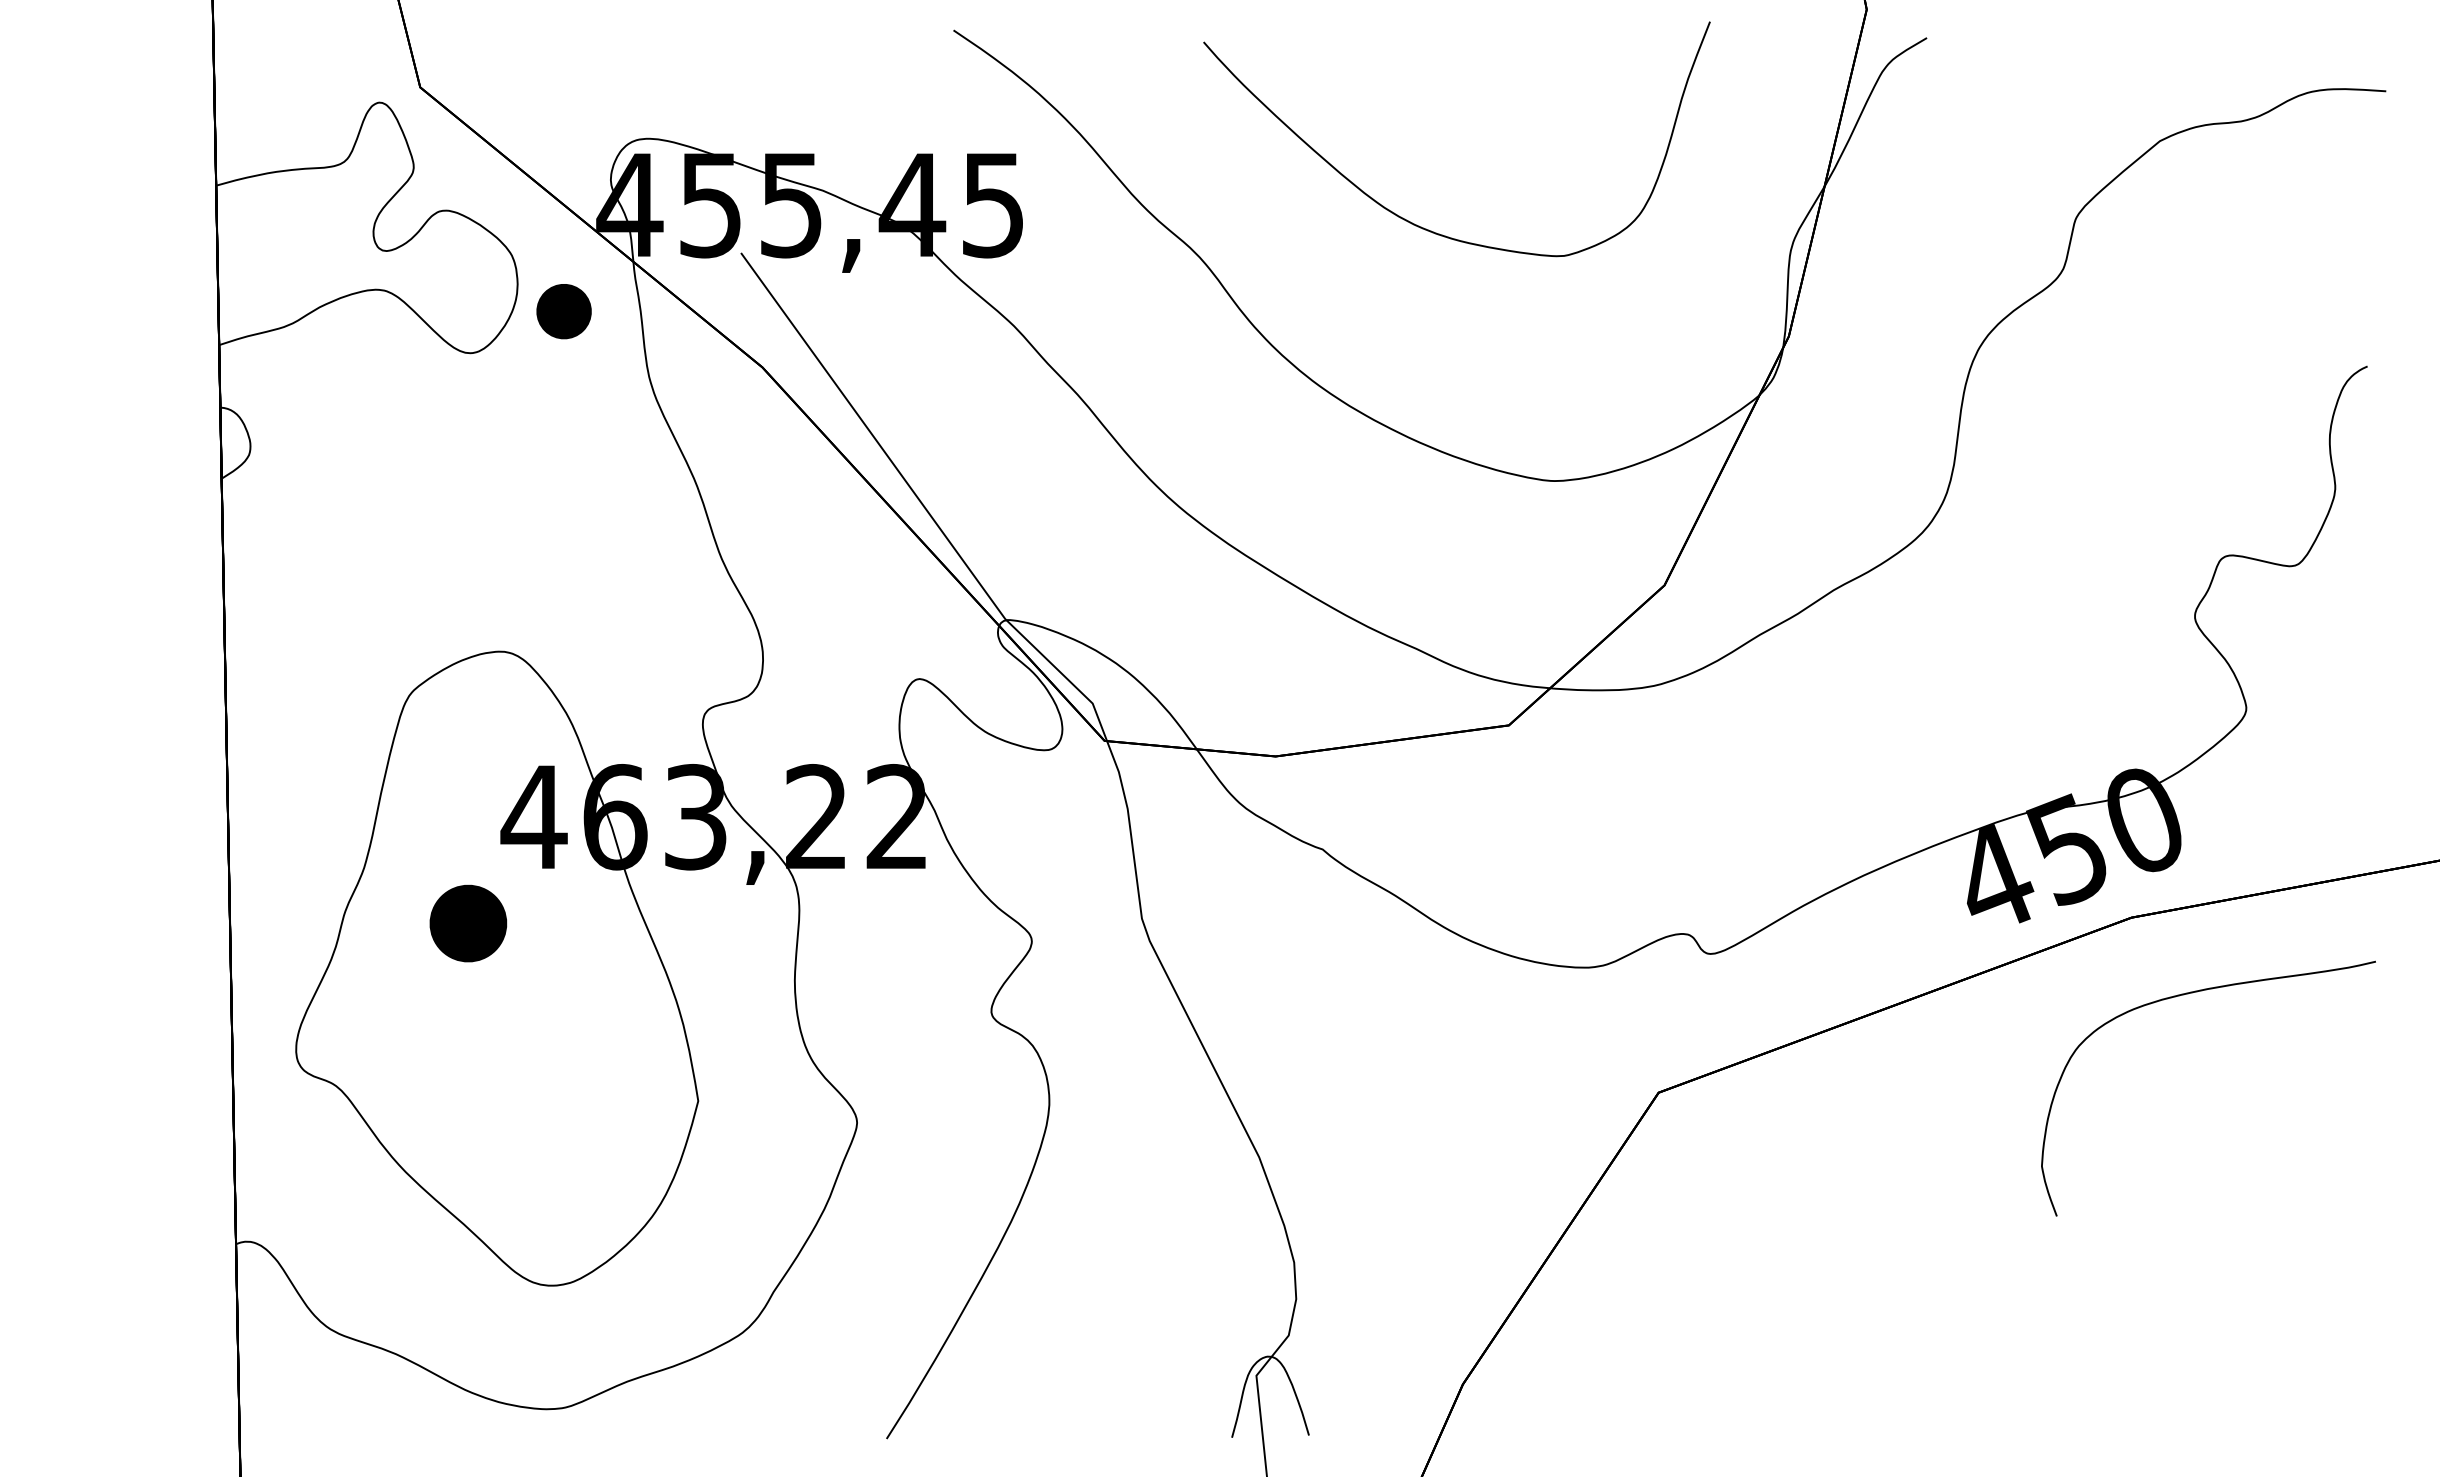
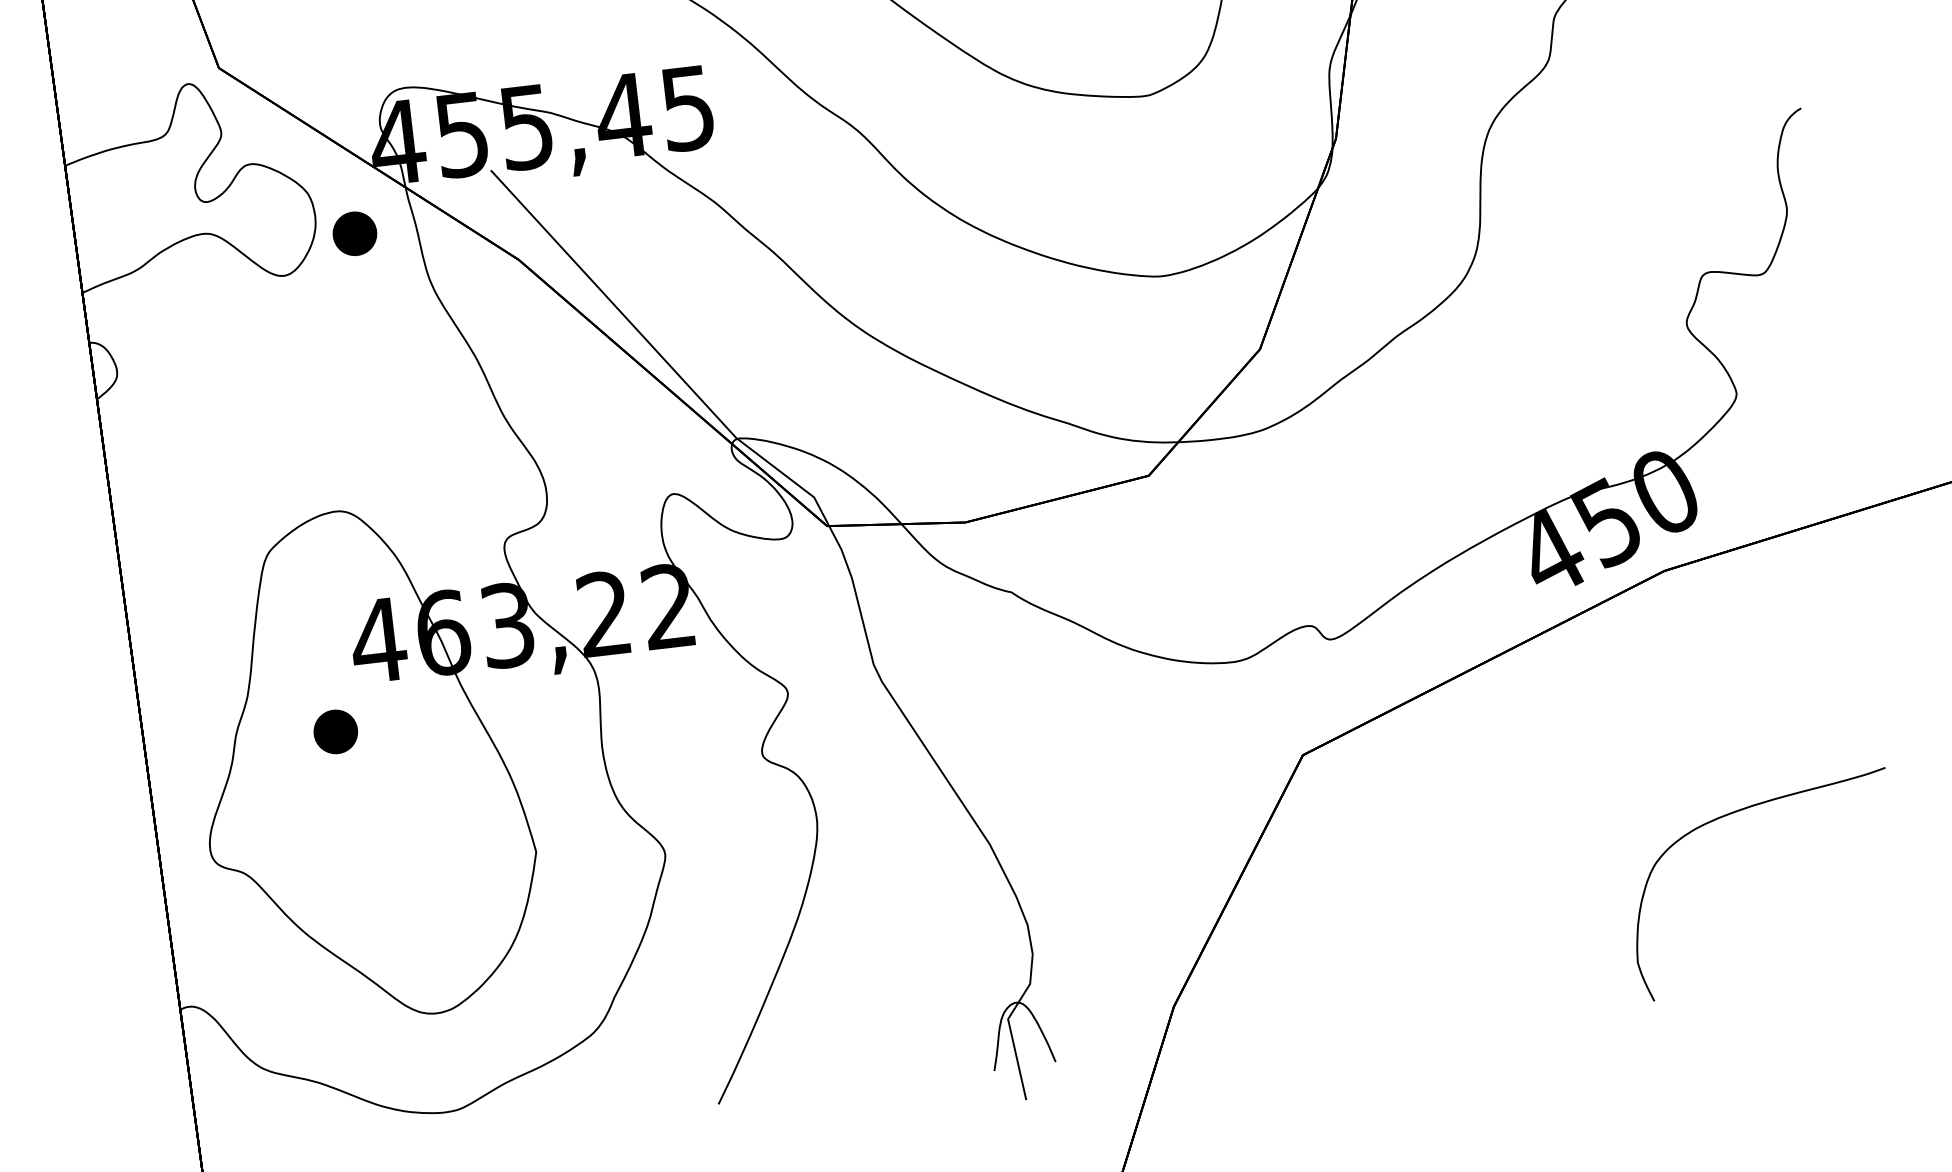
part: (467, 923) -> (335, 731), size x0.71
curve: (2188, 994) -> (1738, 811), moved

